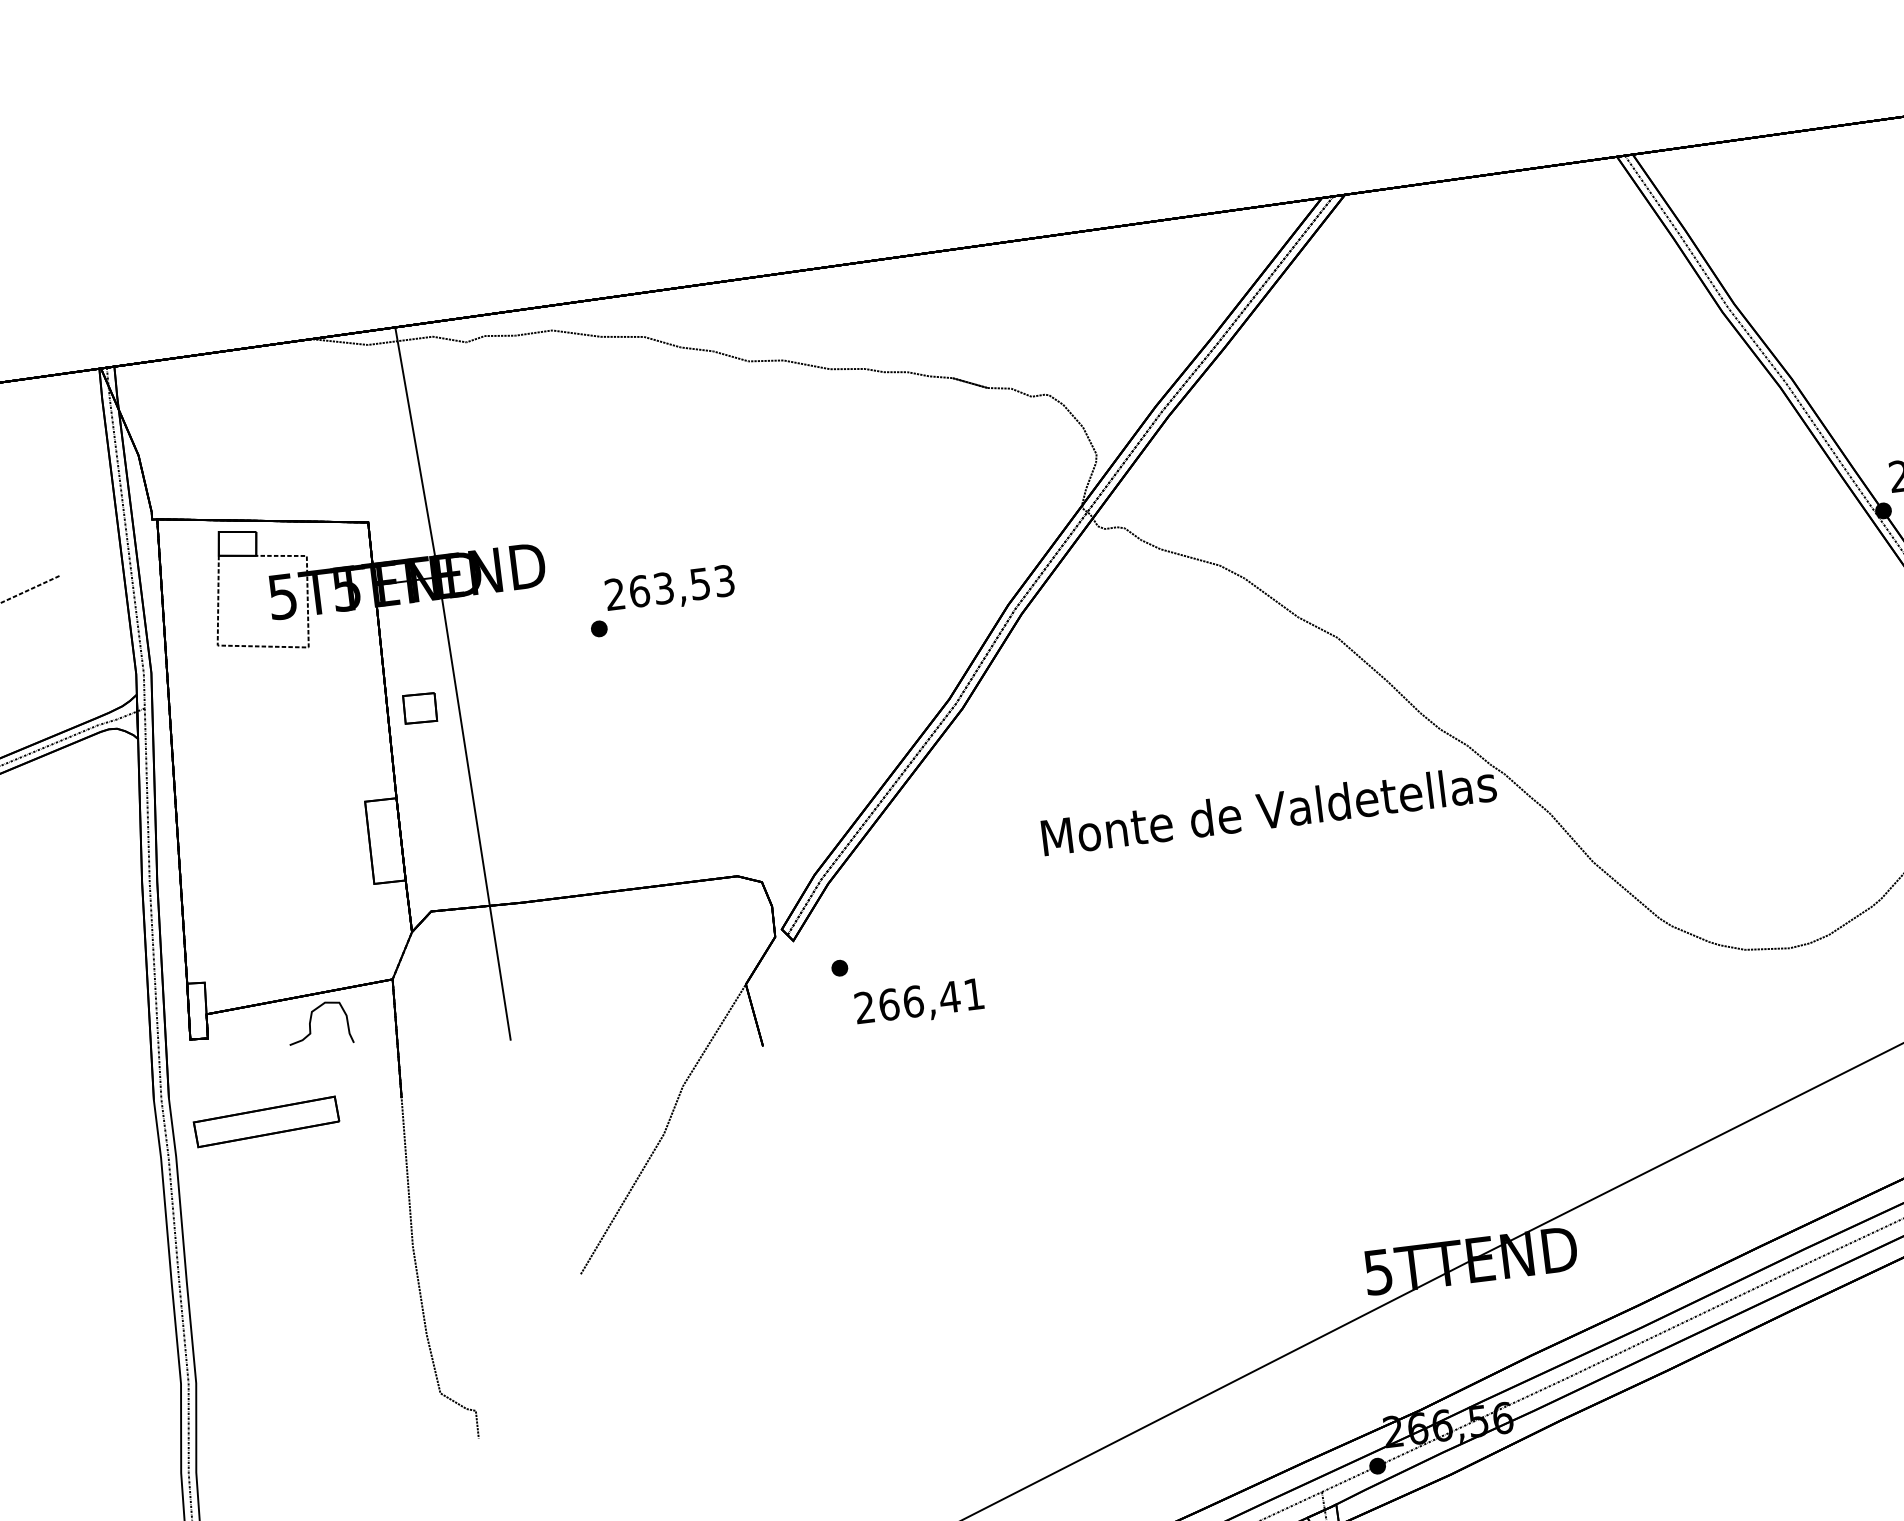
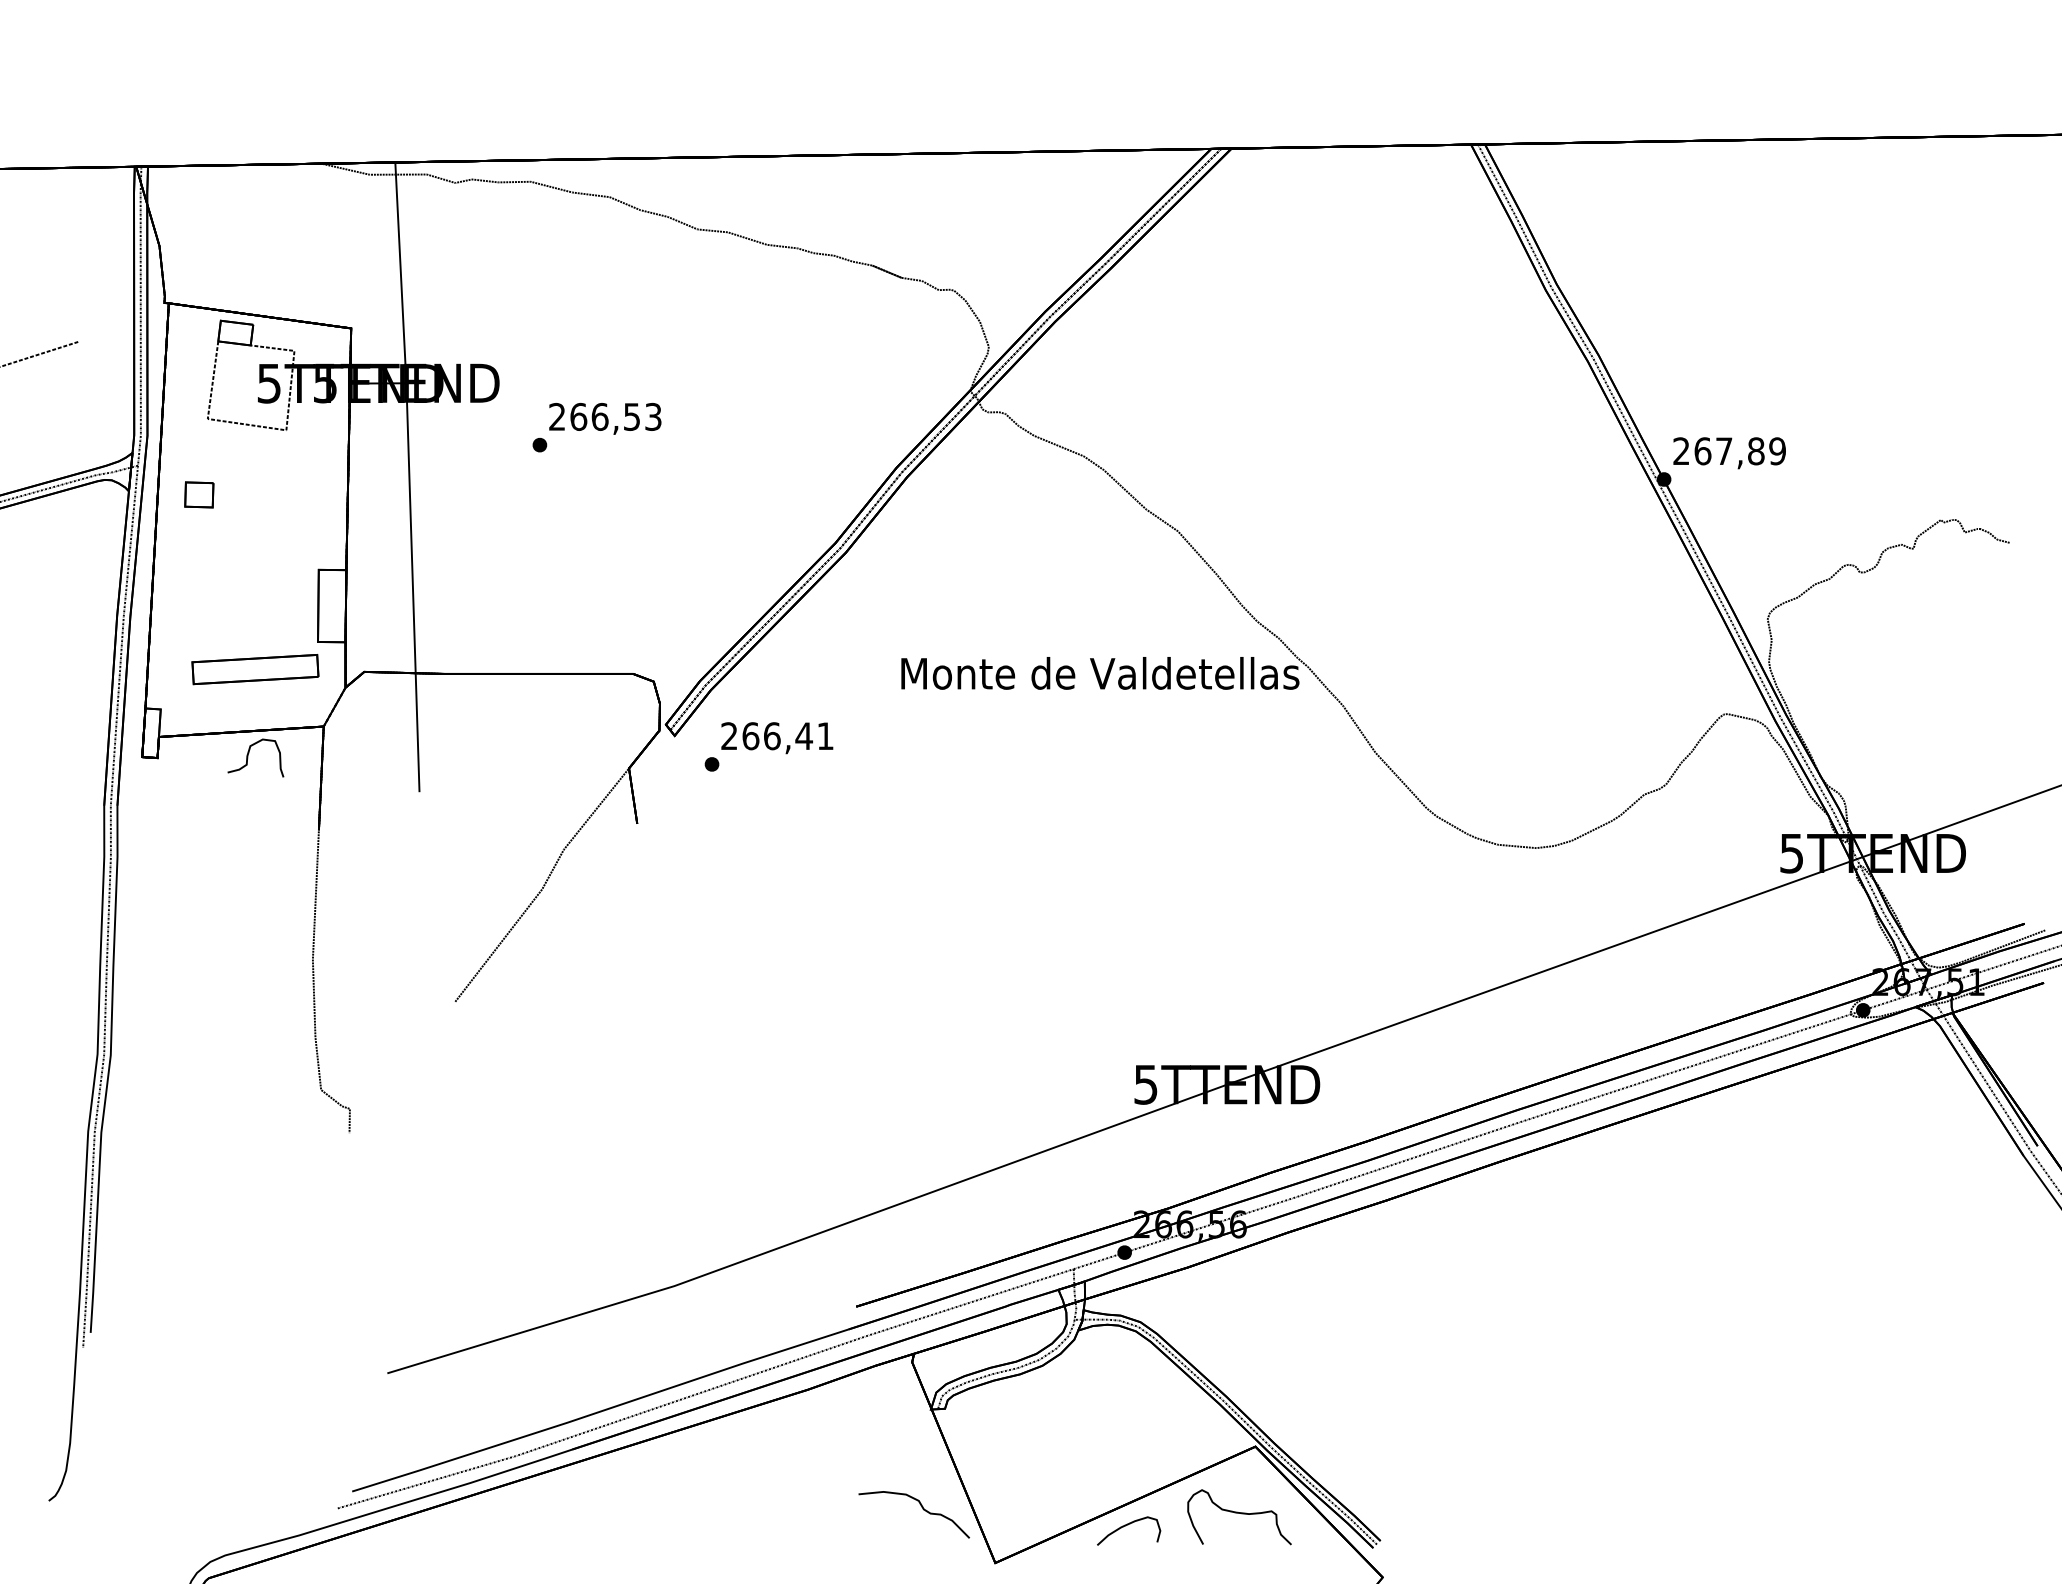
text: (663, 587) -> (599, 416), 263,53 -> 266,53
part: (420, 707) -> (199, 494), moved
text: (919, 1003) -> (777, 738), moved
part: (266, 1121) -> (255, 669), moved

